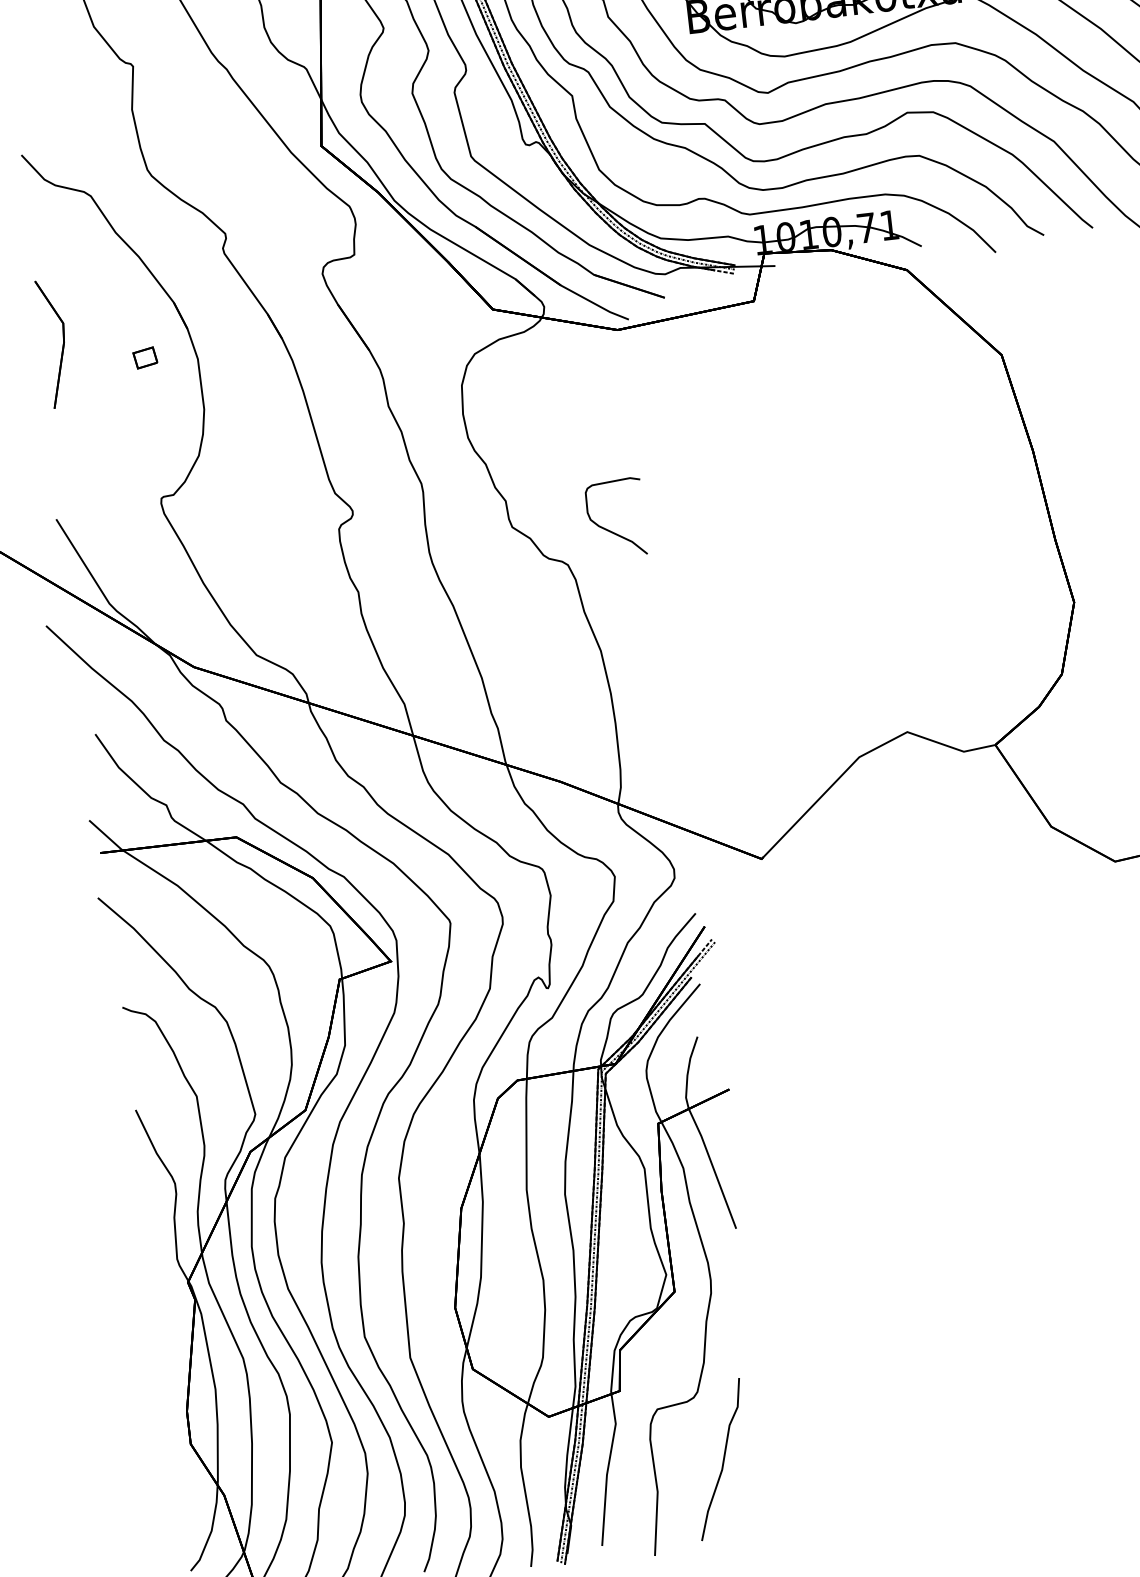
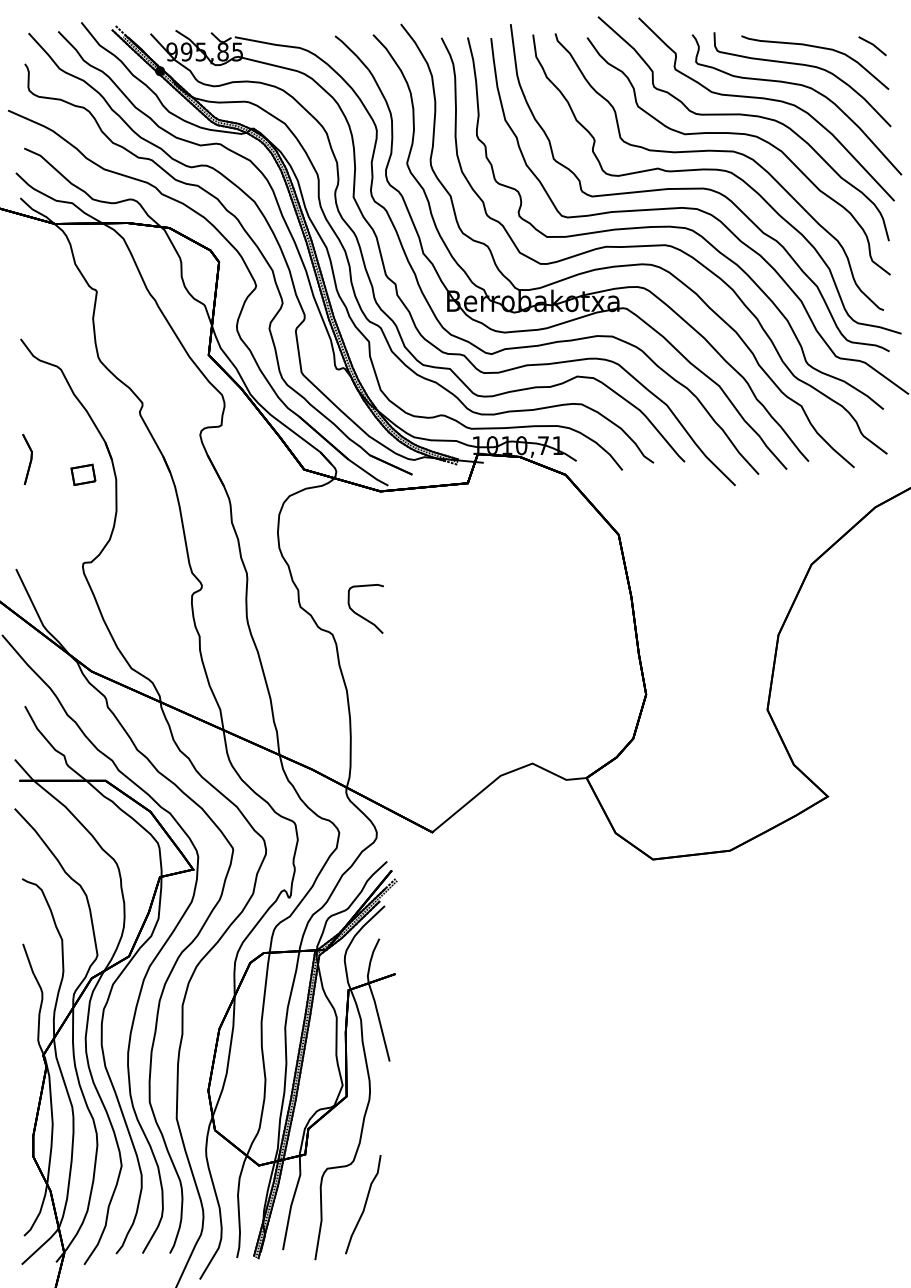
part: (54, 344) -> (27, 459), size x0.62
part: (145, 357) -> (83, 474), size x1.67

